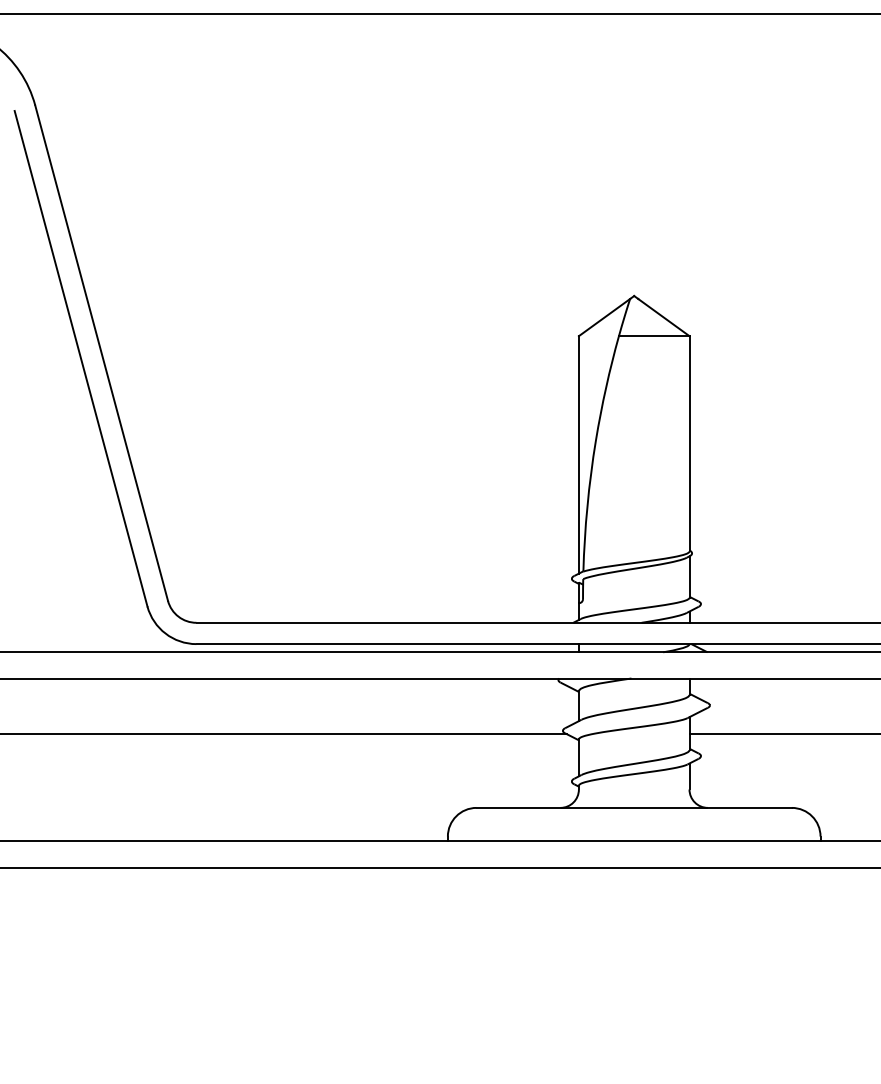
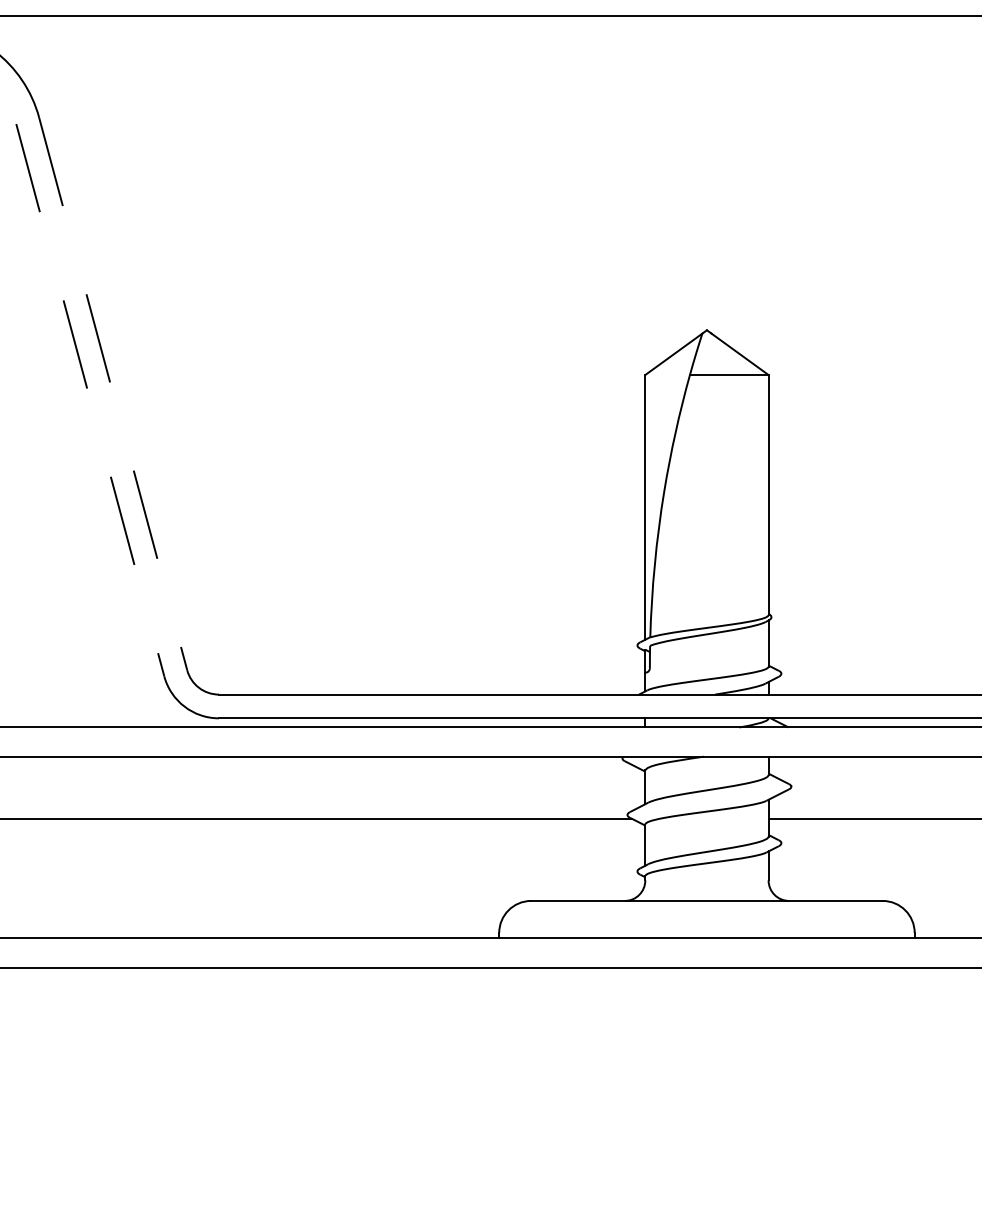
line: (101, 353) -> (113, 394), solid -> dashed
line: (81, 359) -> (90, 400), solid -> dashed

